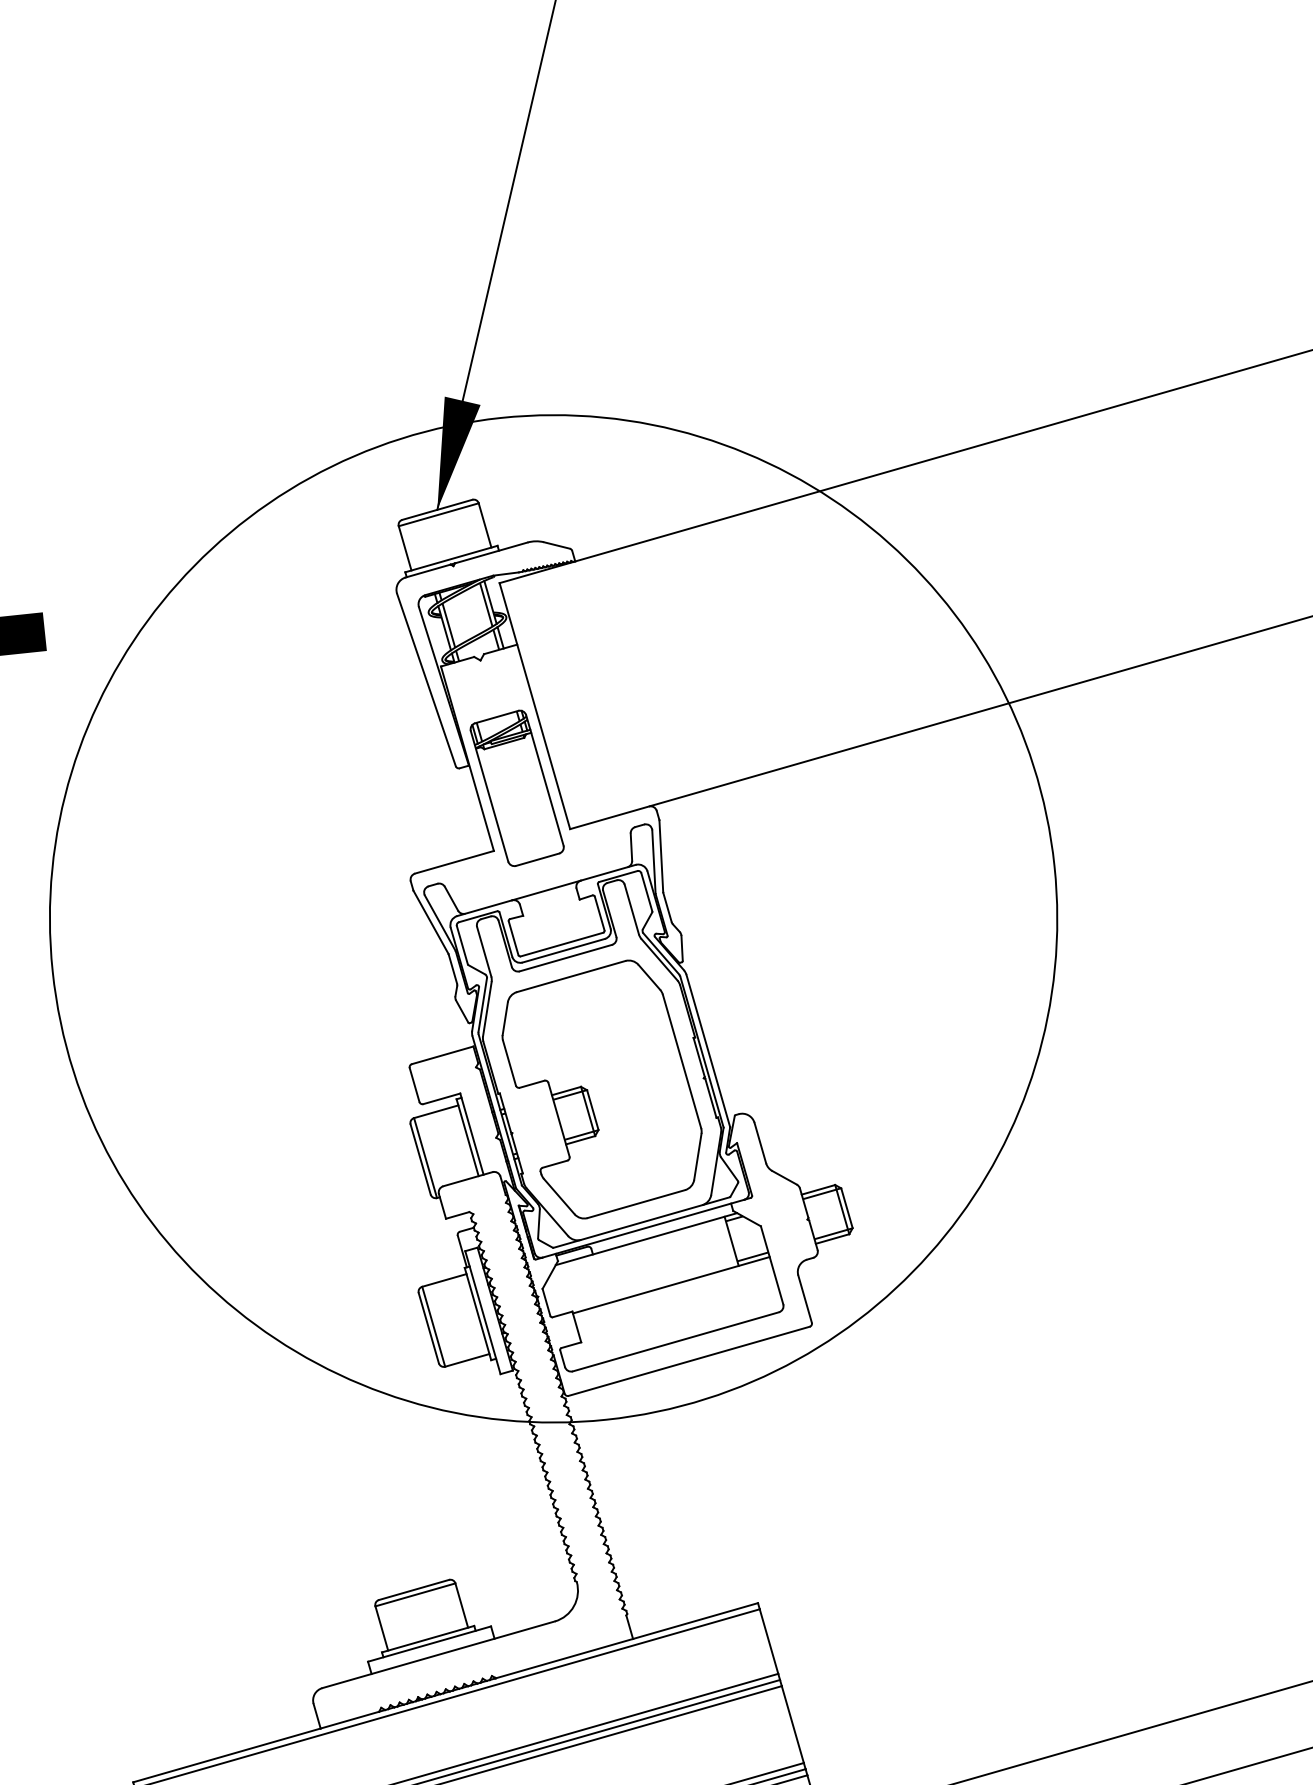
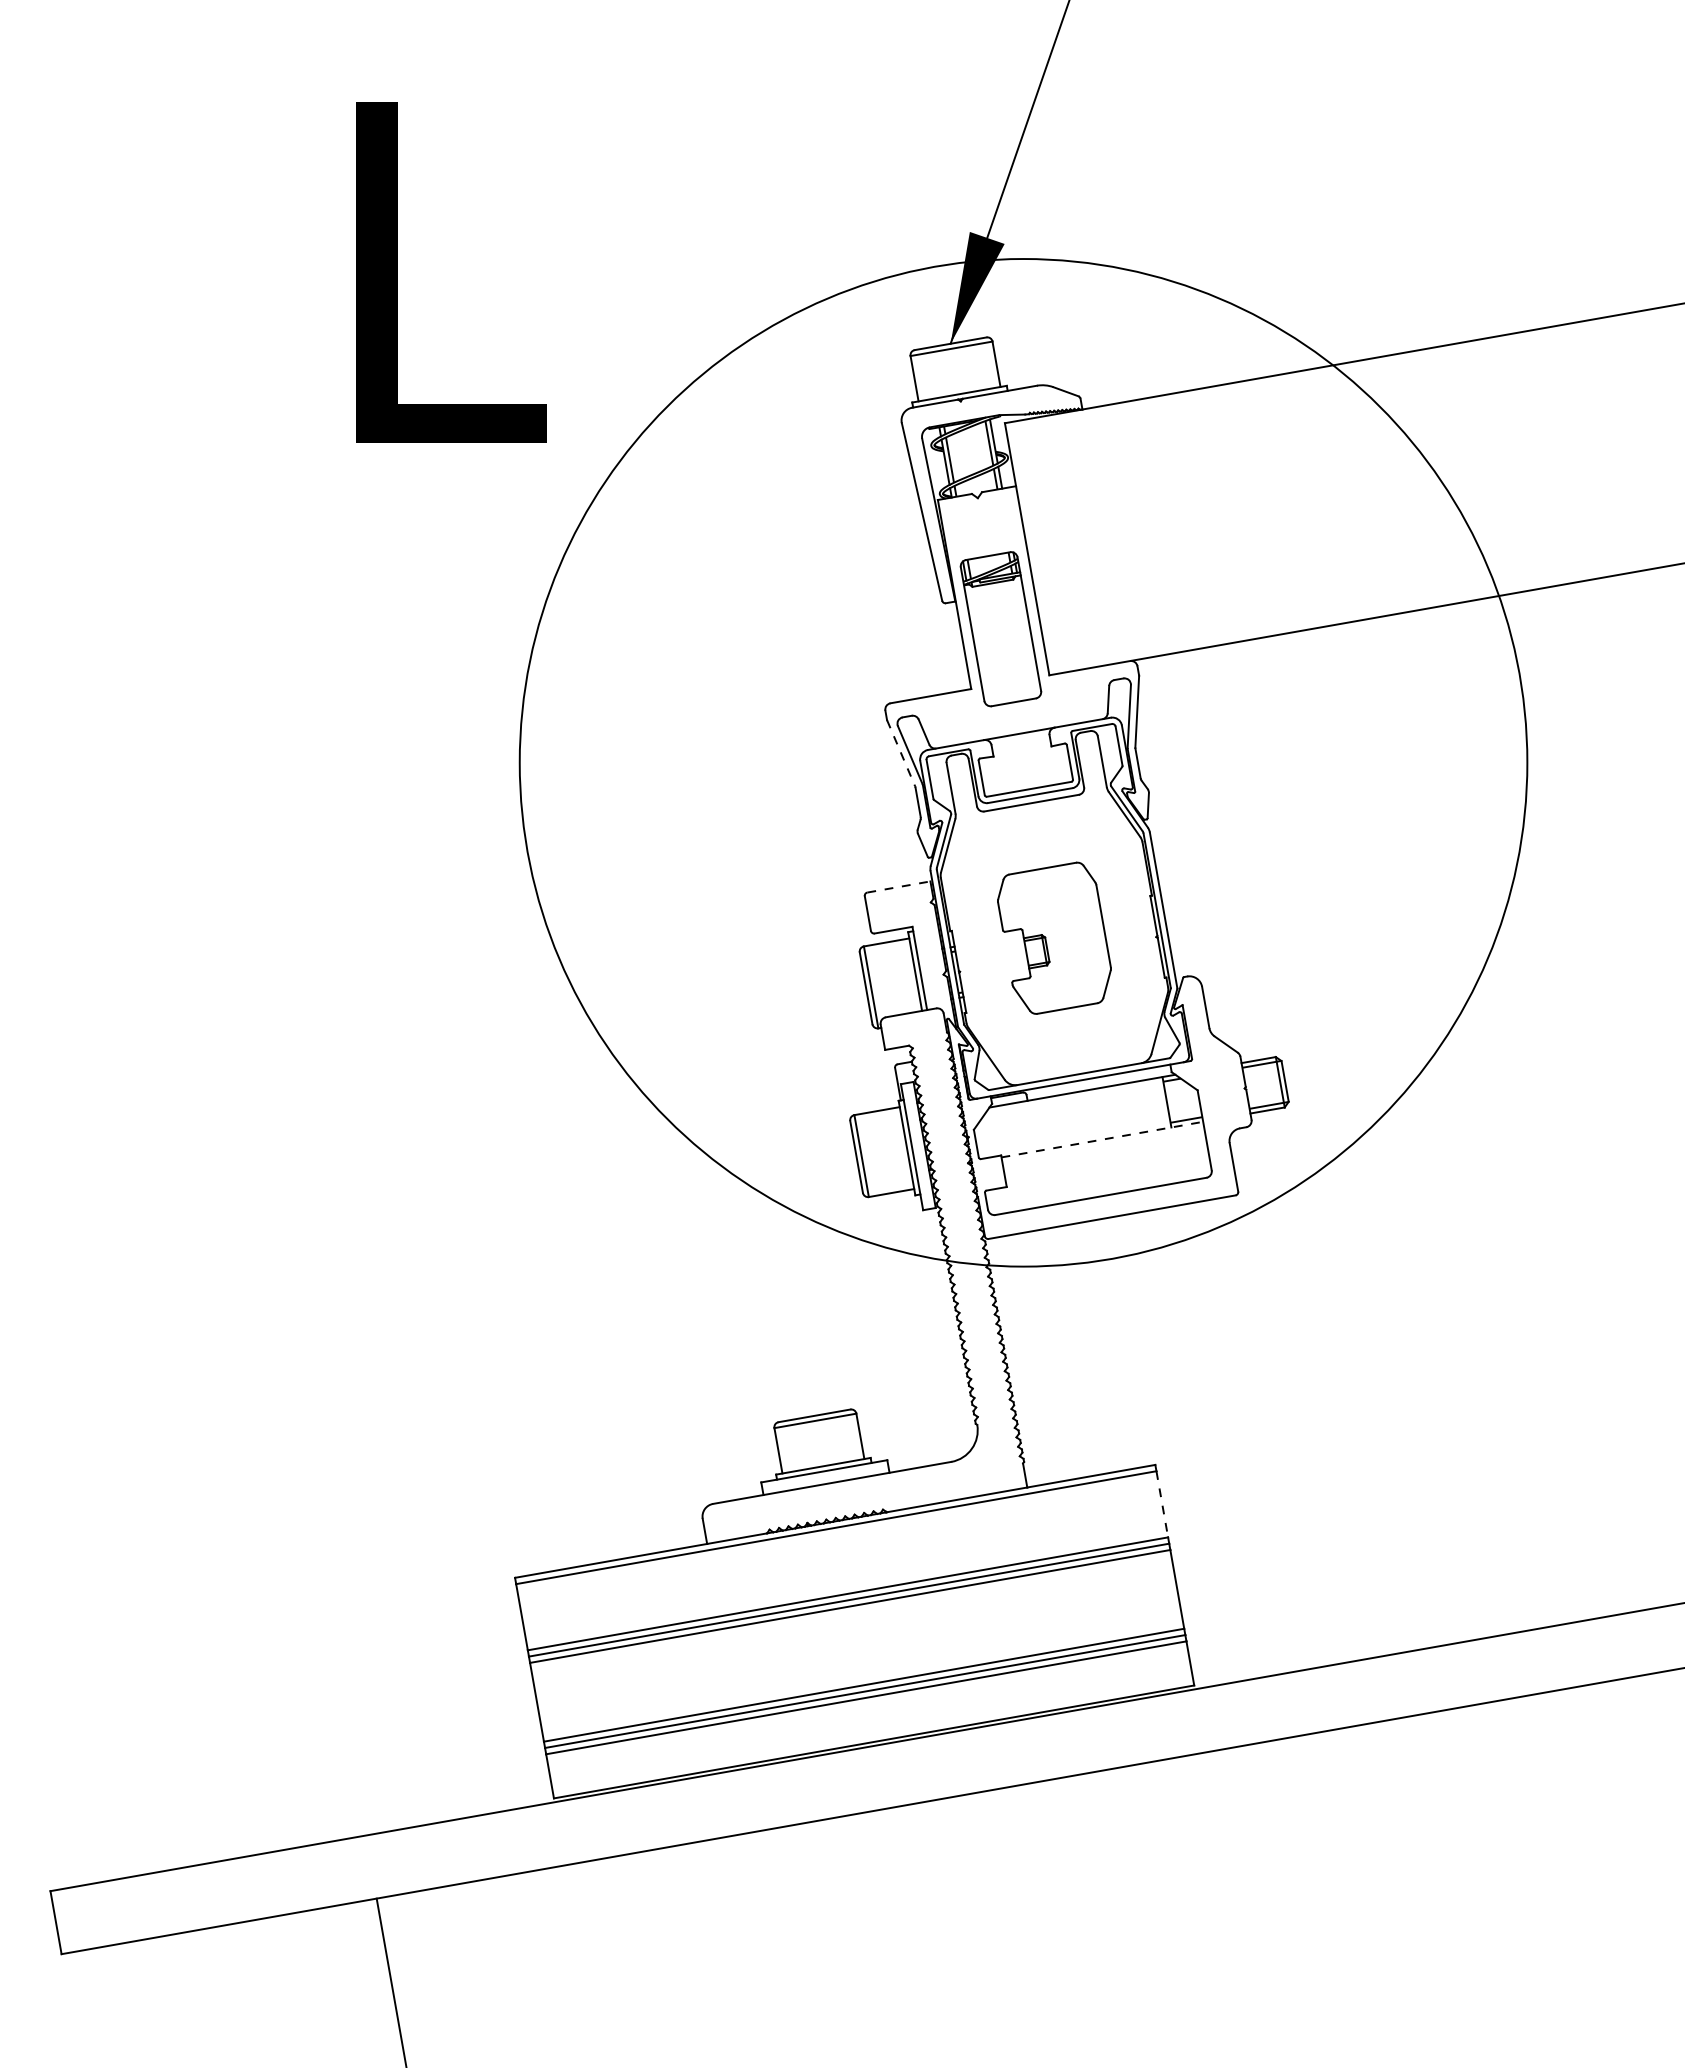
line: (431, 922) -> (901, 753), solid -> dashed
line: (442, 1055) -> (898, 887), solid -> dashed
part: (602, 1090) -> (1054, 938), size x0.6
line: (671, 1285) -> (1102, 1139), solid -> dashed
line: (769, 1641) -> (1162, 1504), solid -> dashed

